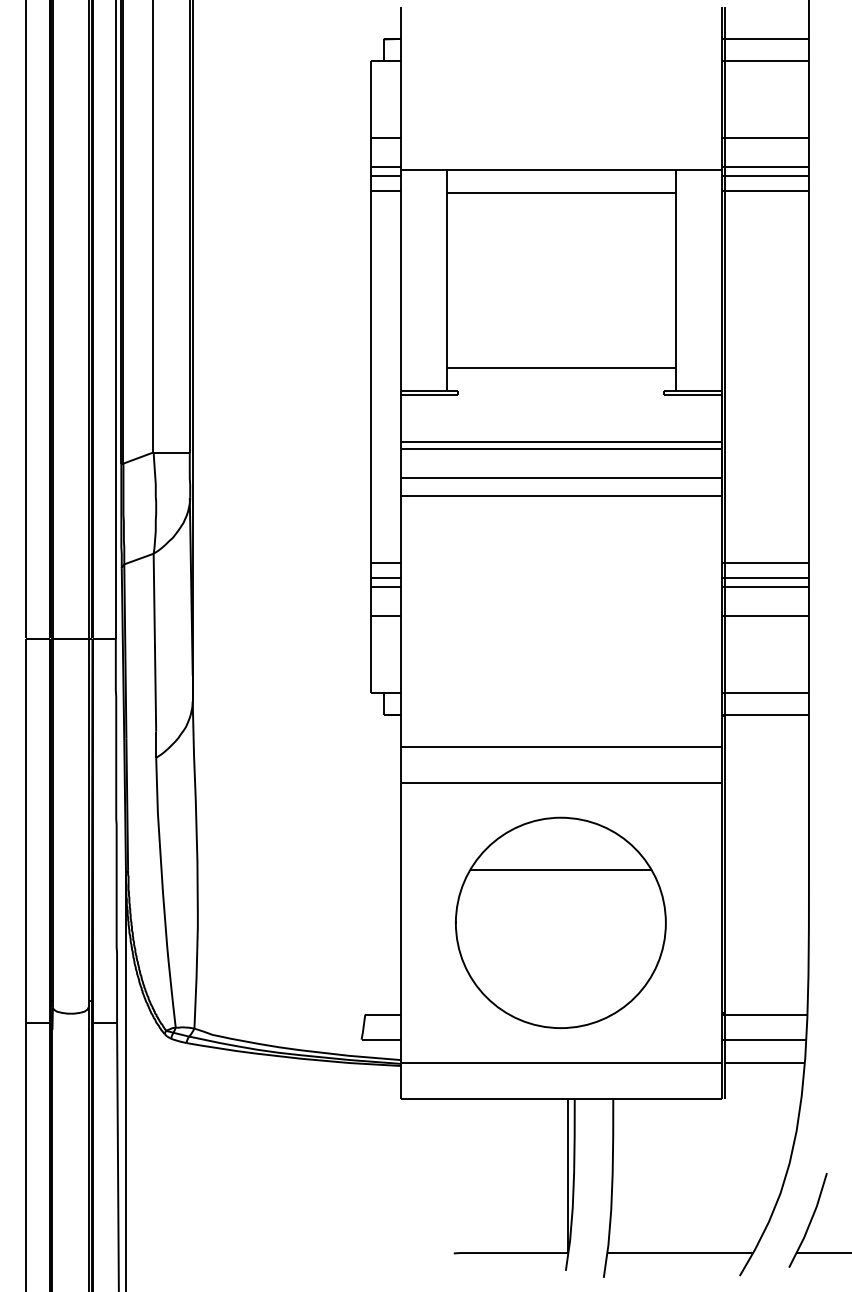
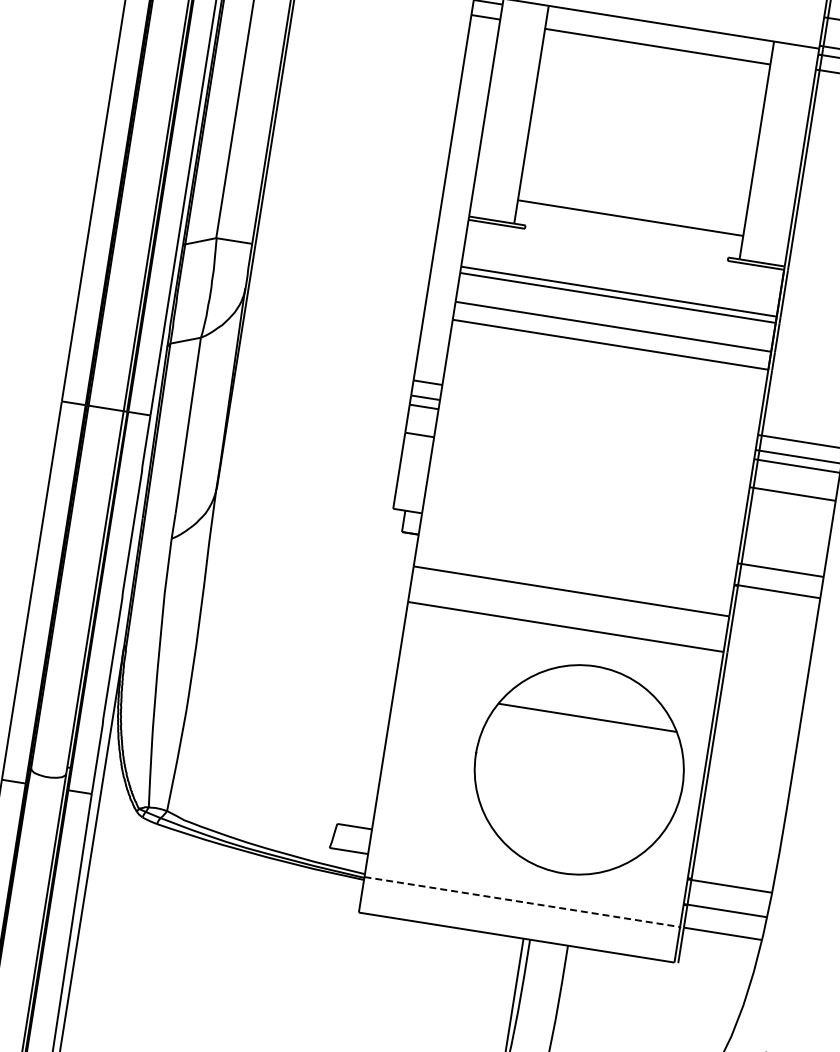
part: (560, 922) -> (579, 769), moved
line: (561, 1063) -> (522, 902), solid -> dashed

